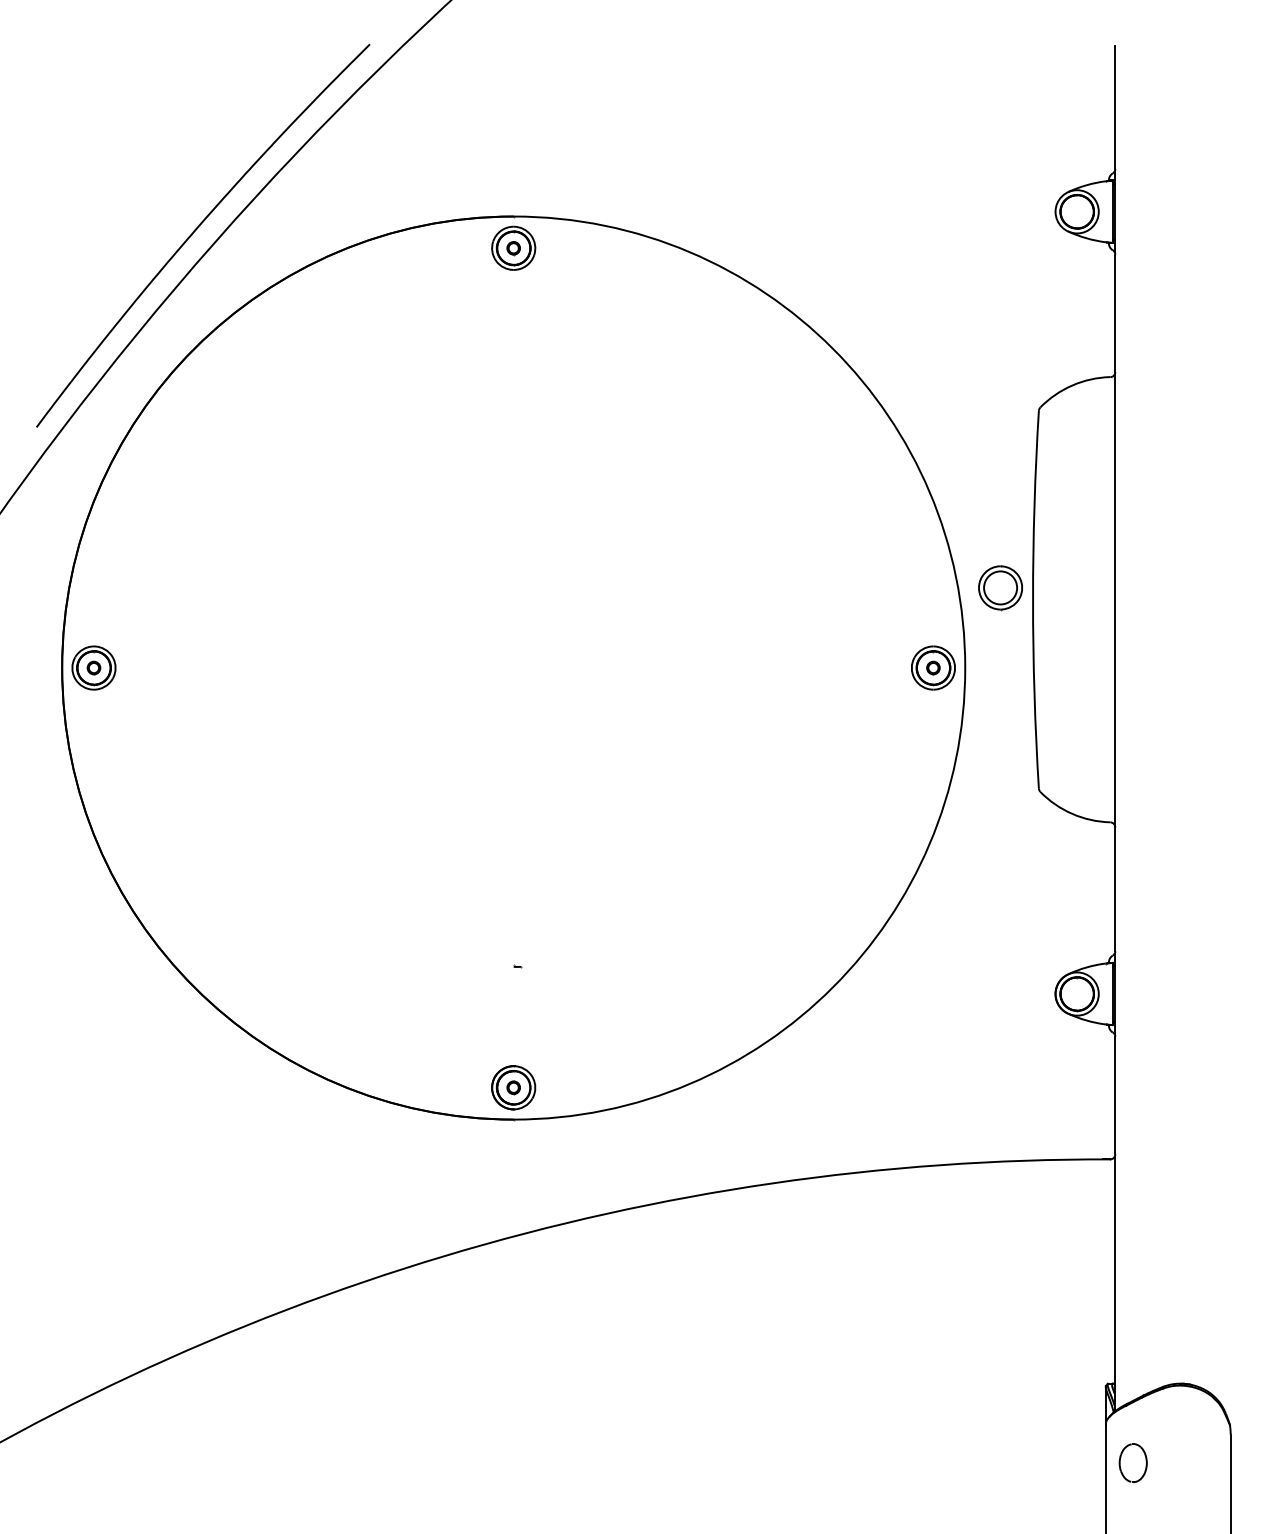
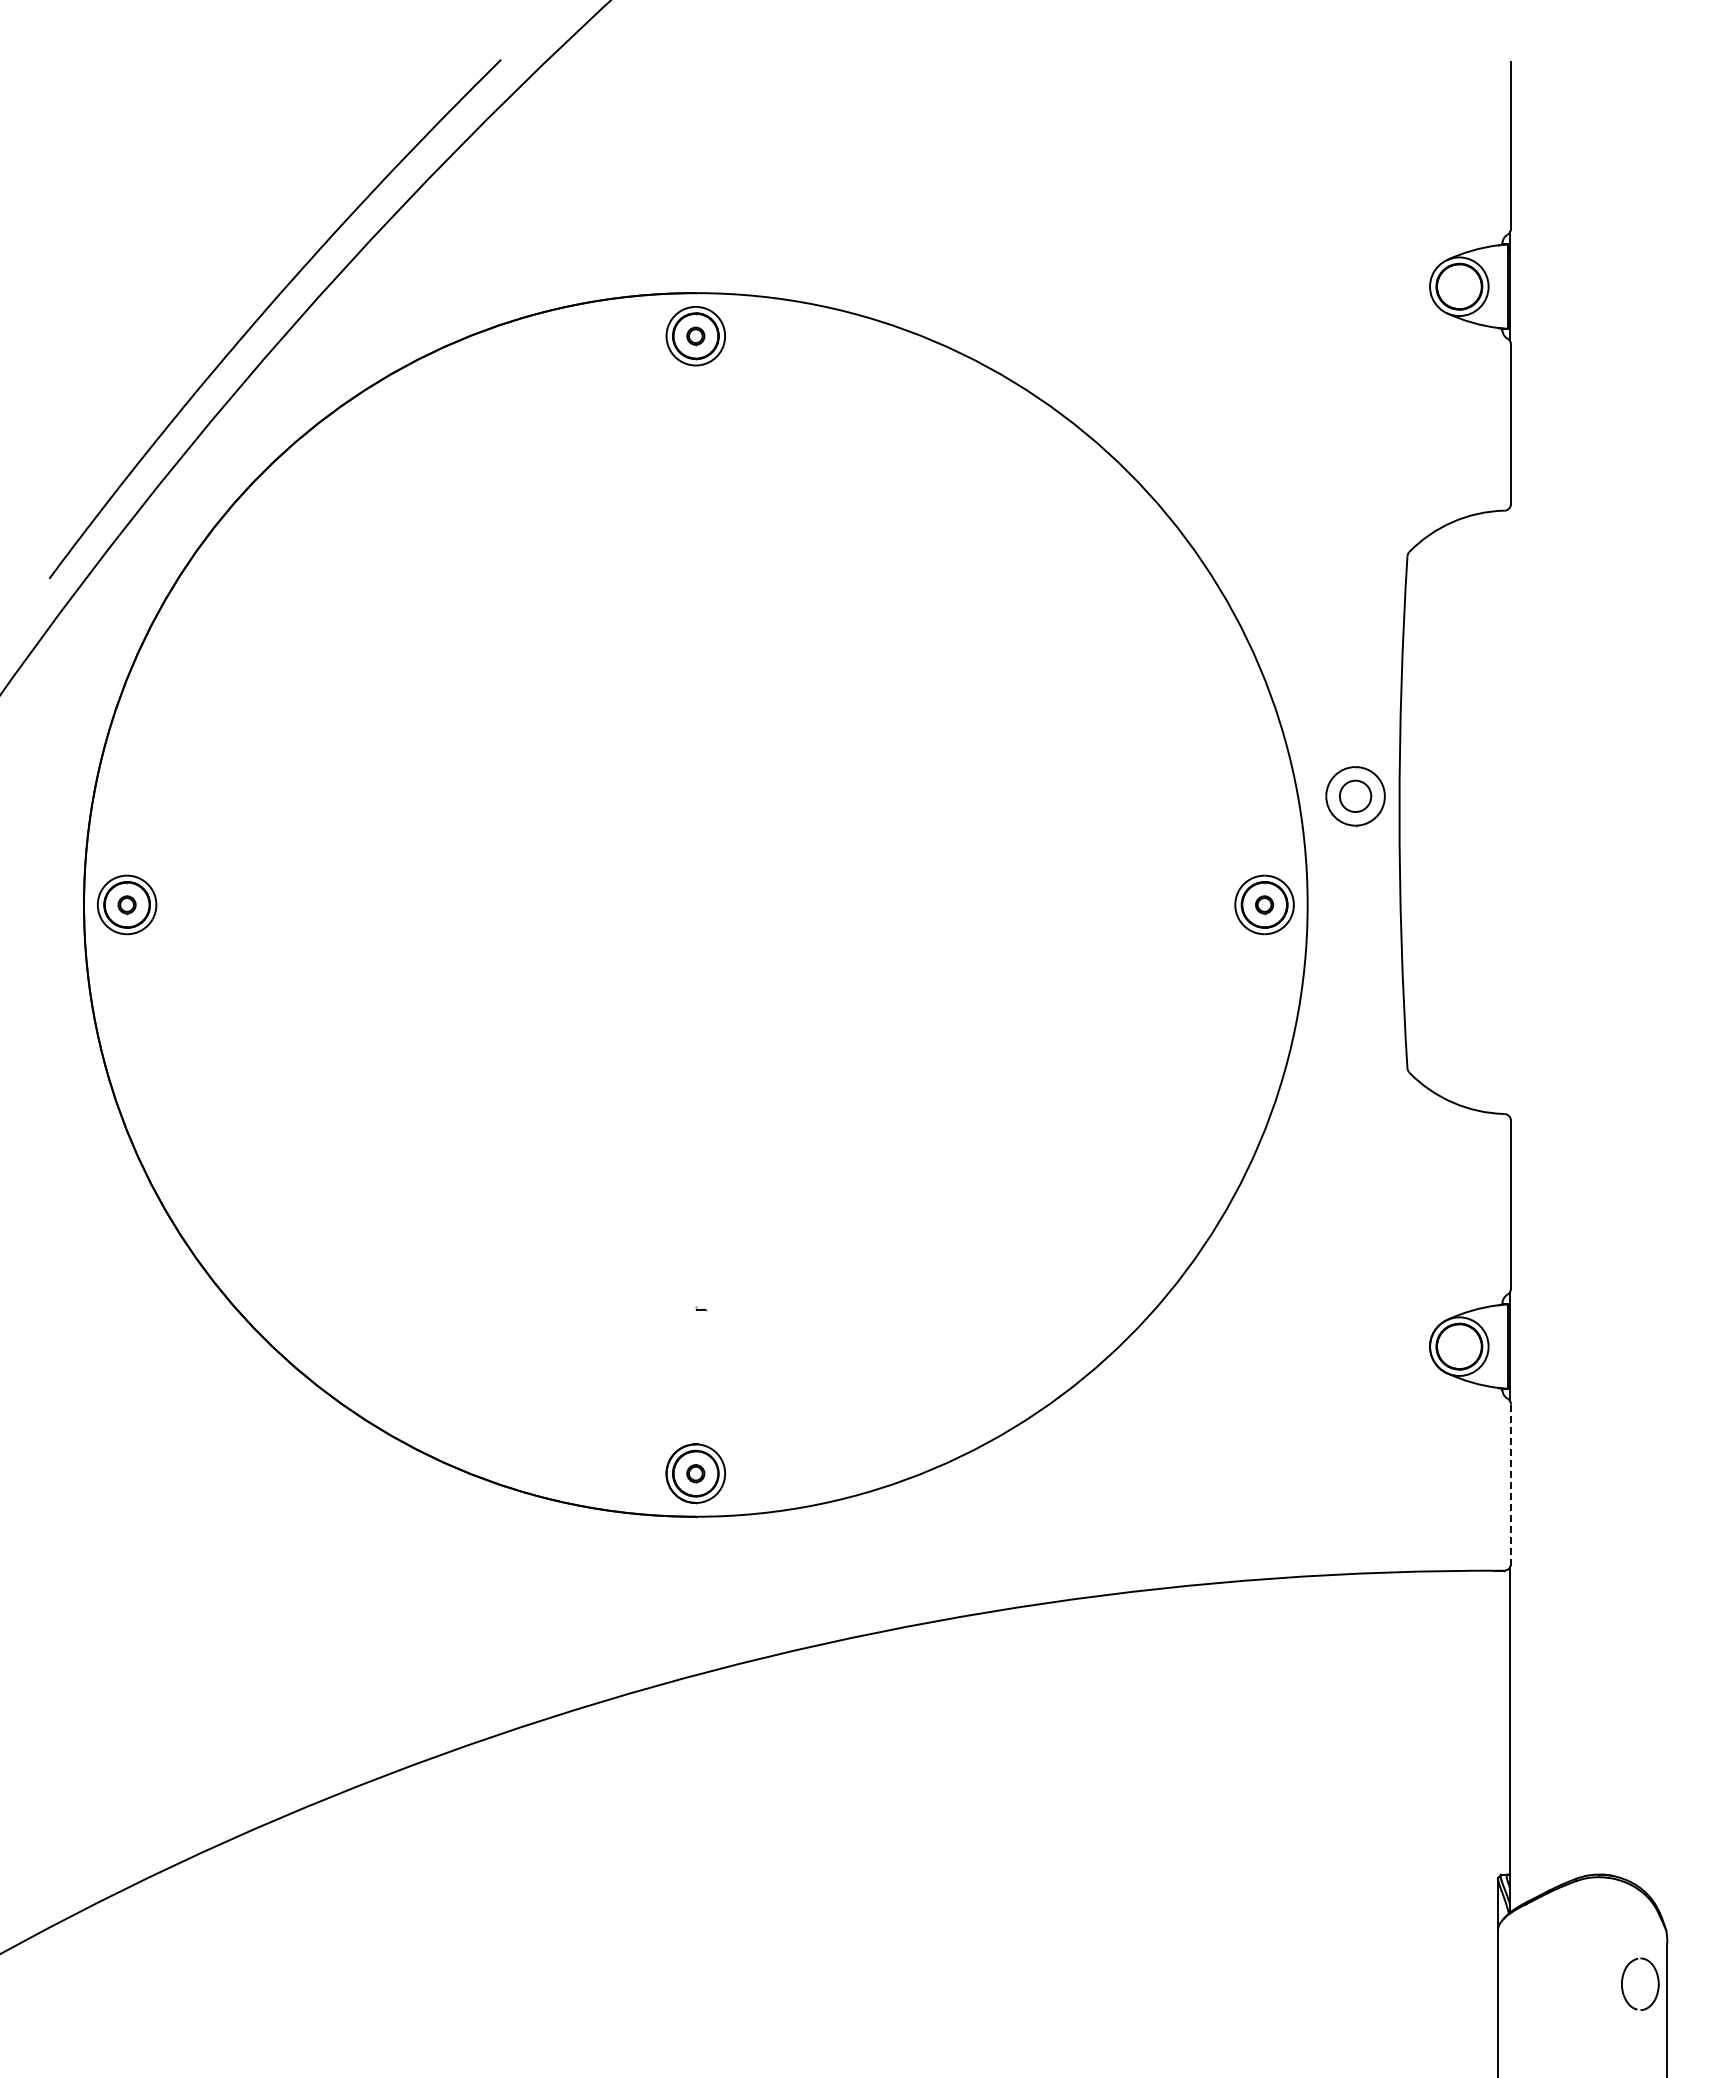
circle: (1000, 587) -> (1355, 795), size x0.7
line: (1114, 599) -> (1510, 812), removed
line: (1115, 1095) -> (1511, 1484), solid -> dashed
part: (1145, 1462) -> (1657, 1983), moved

